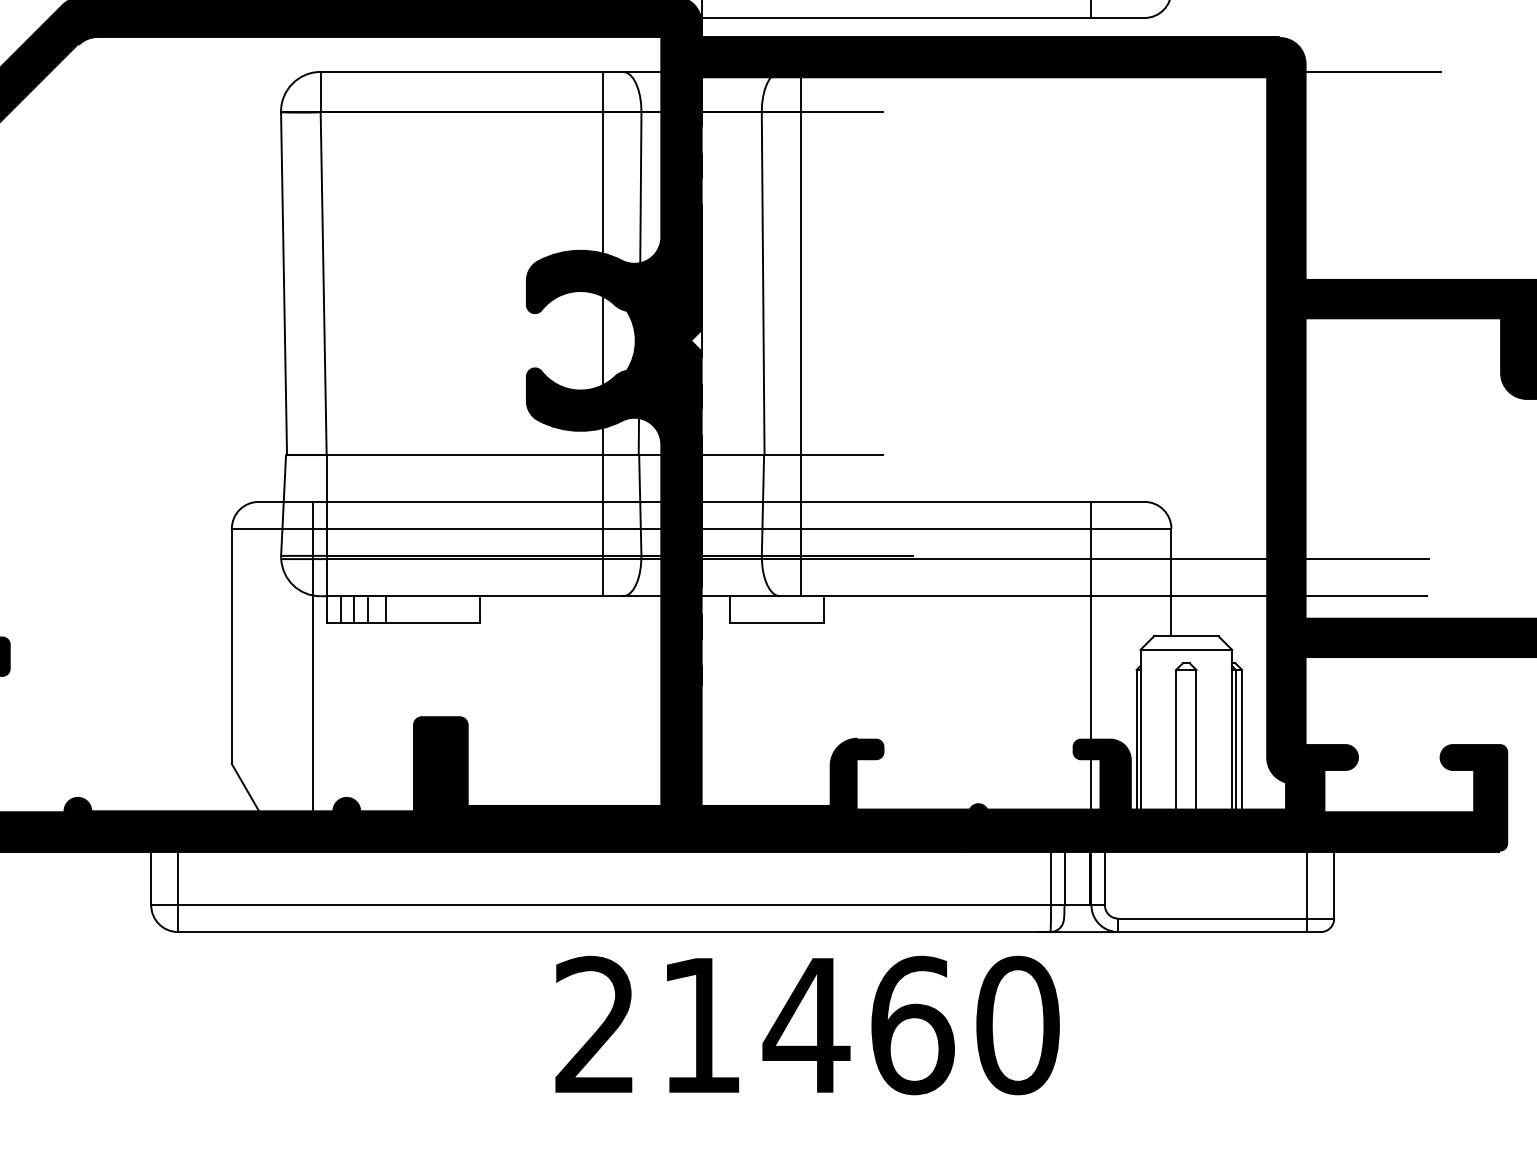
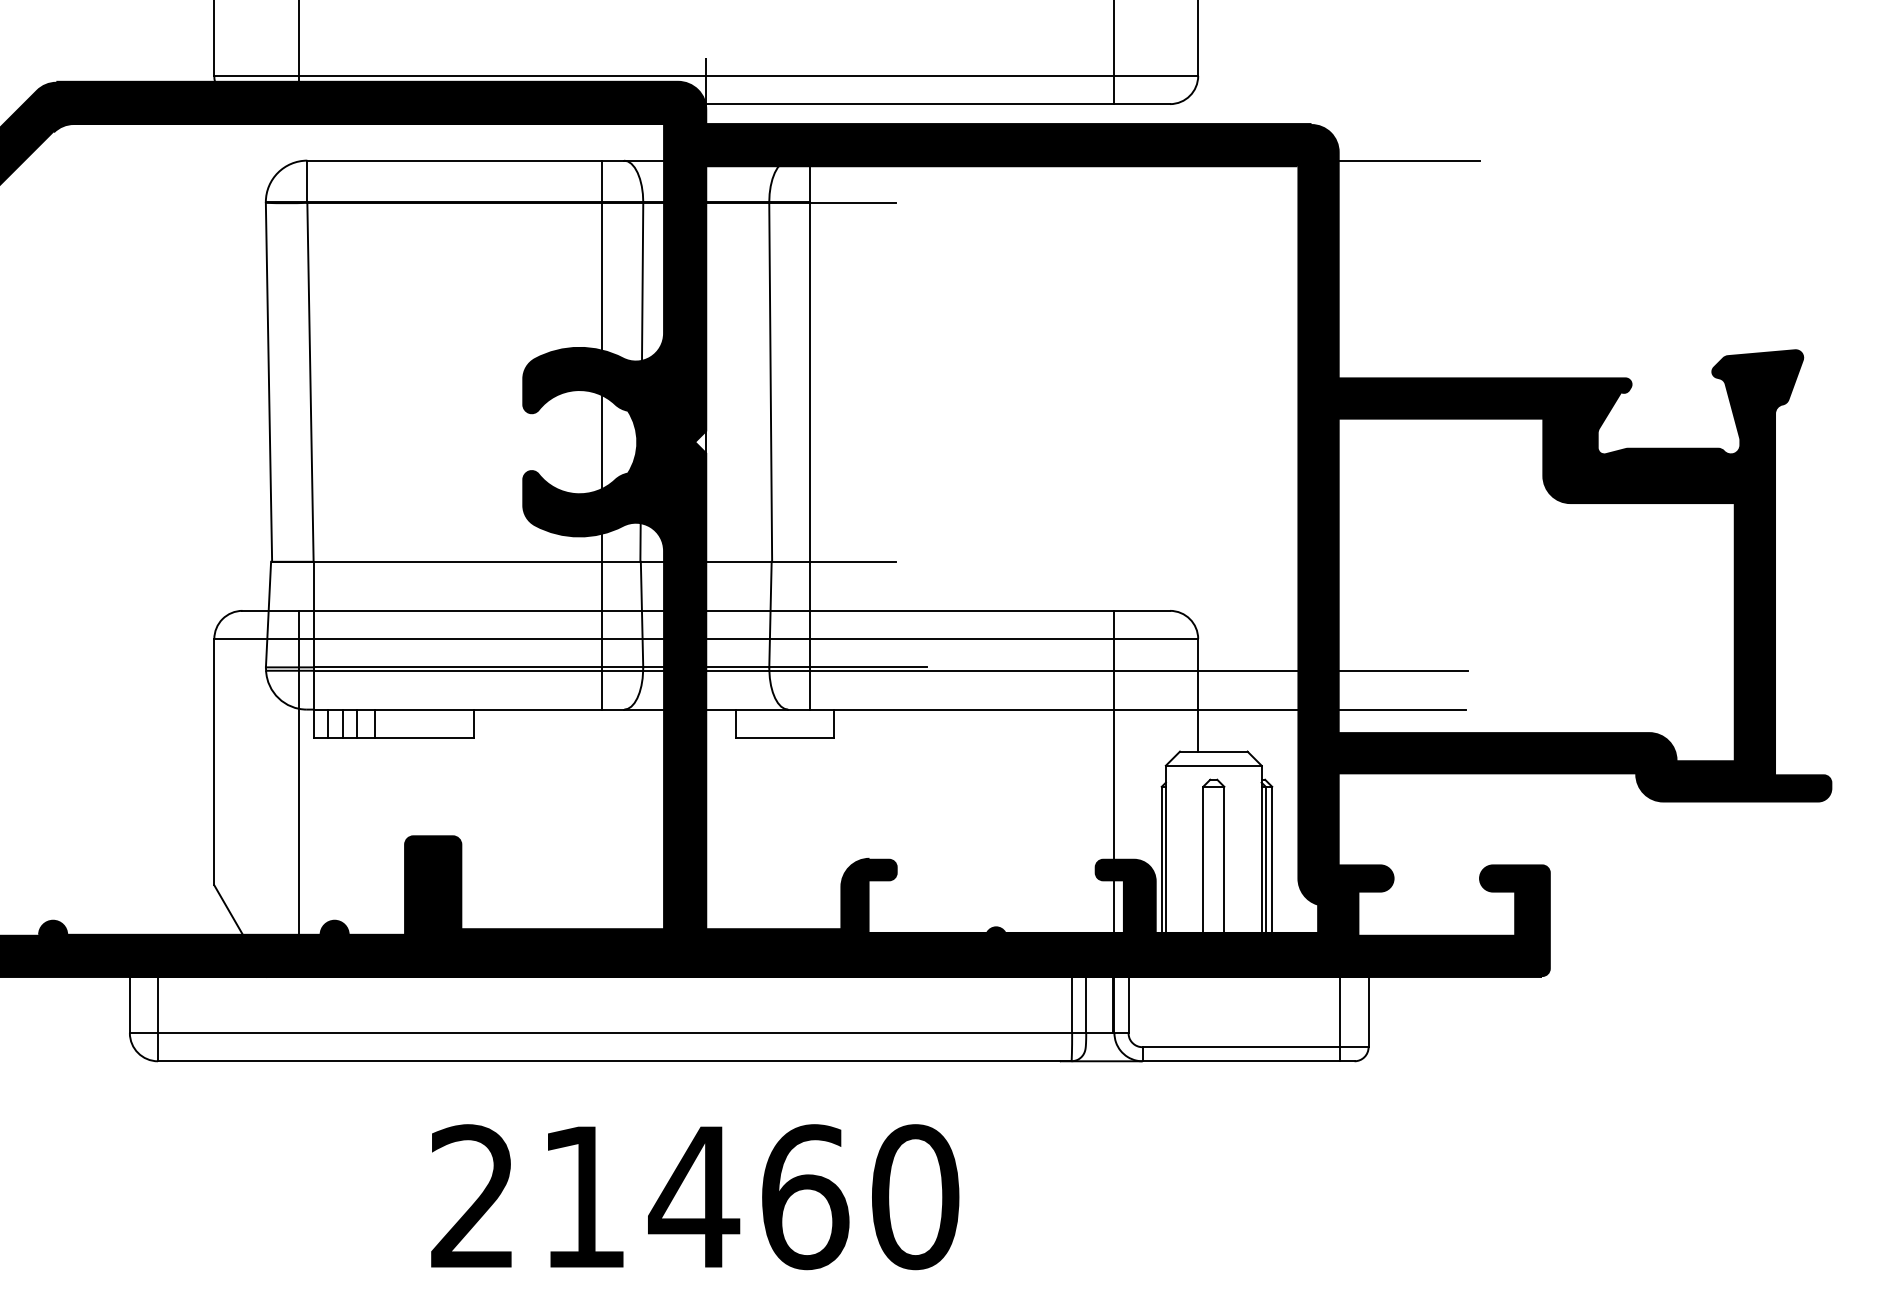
text: (807, 1025) -> (695, 1197), moved

